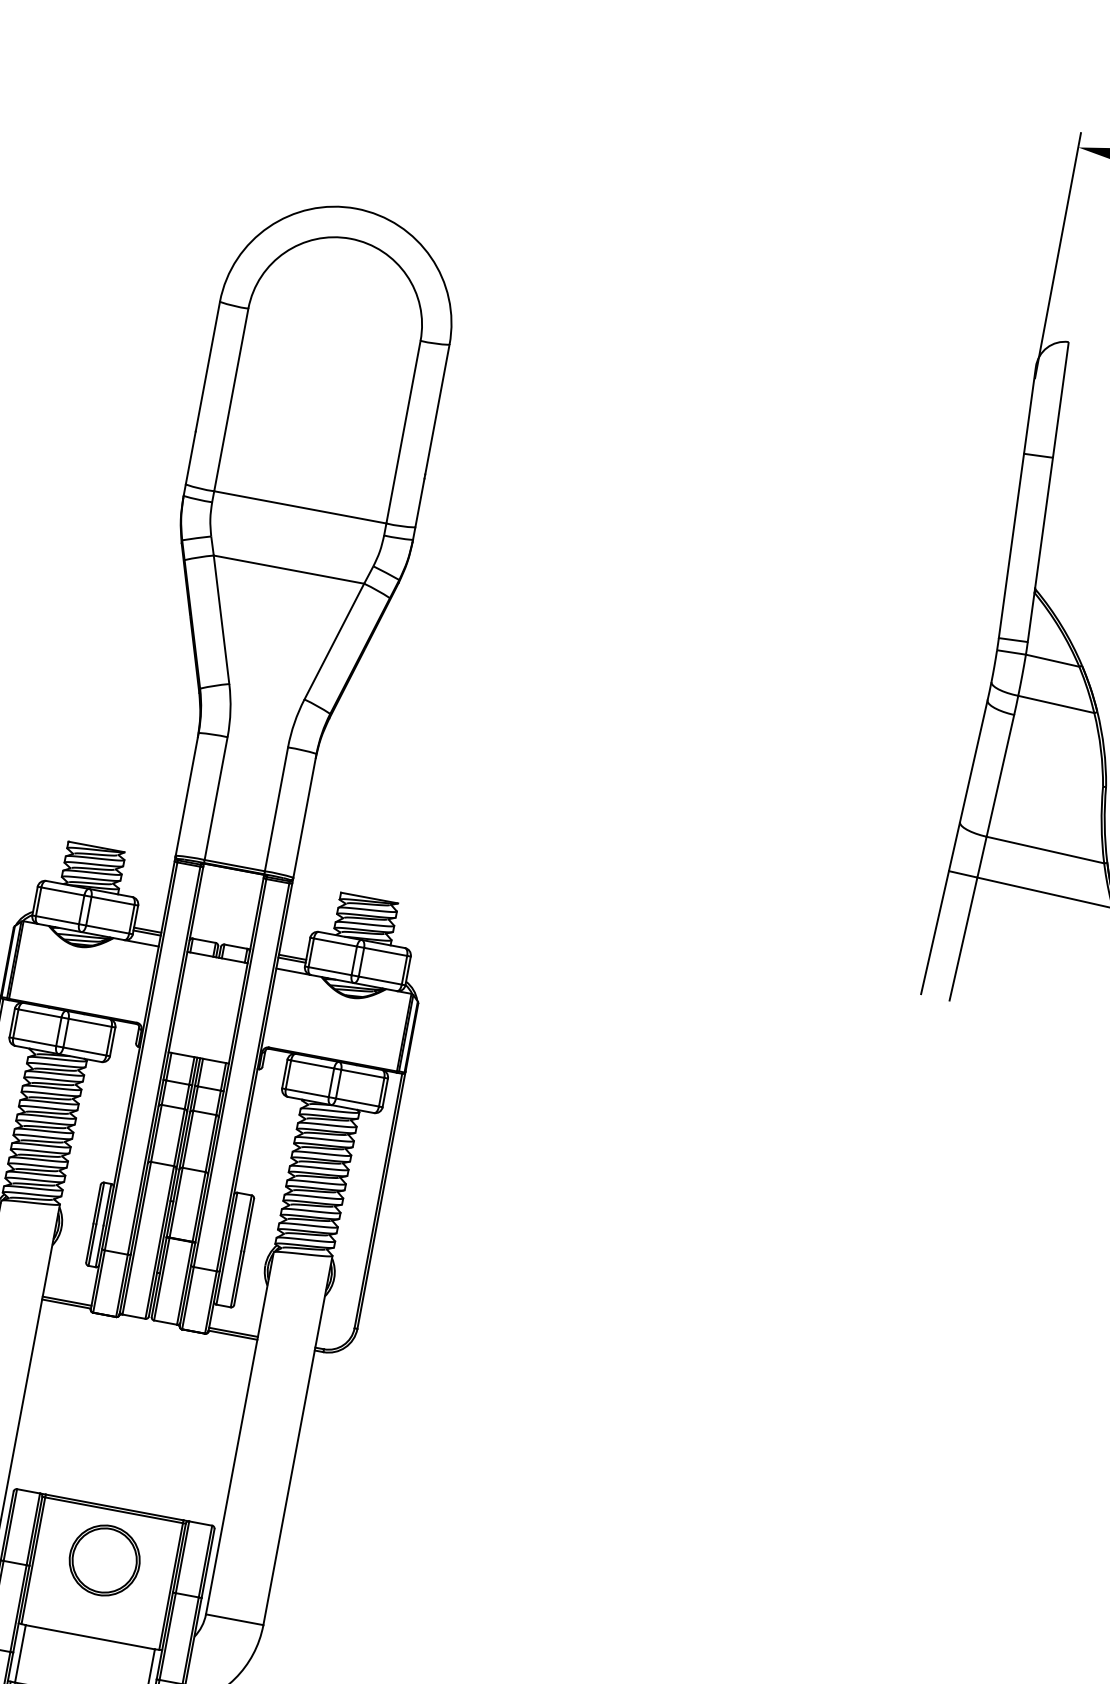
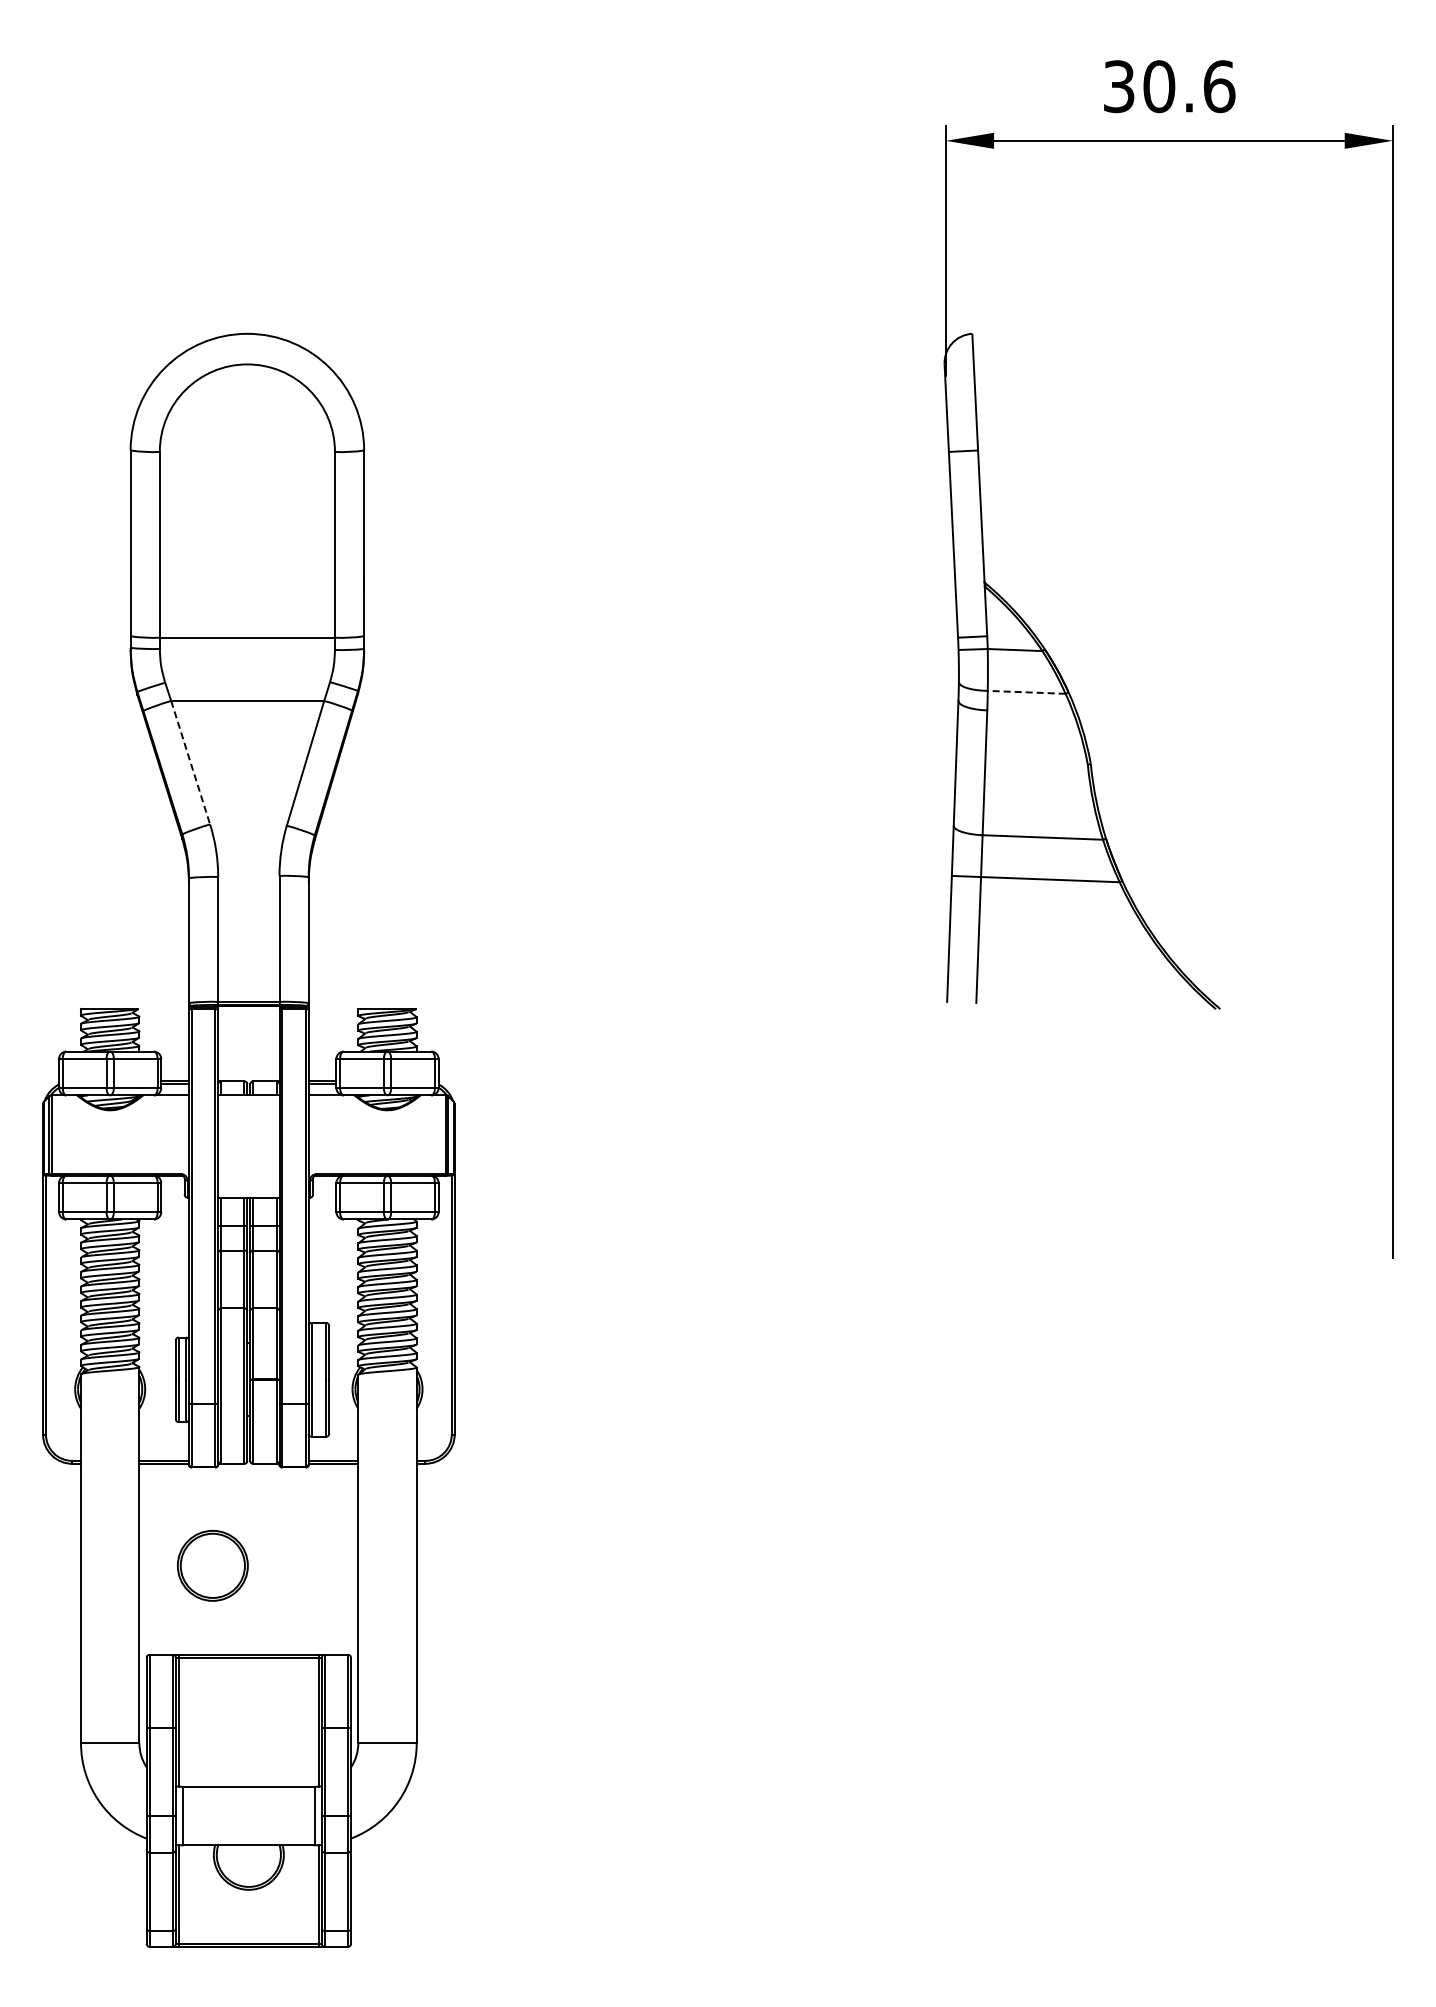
line: (221, 619) -> (190, 762), solid -> dashed
line: (1056, 704) -> (1026, 692), solid -> dashed
part: (104, 1560) -> (212, 1565), moved

